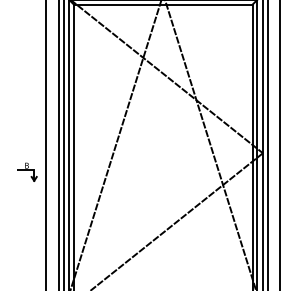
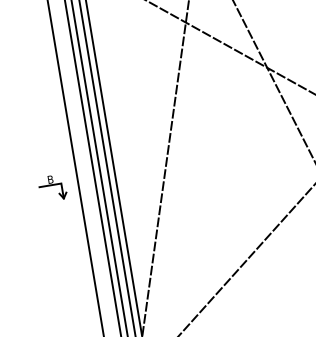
part: (27, 171) -> (52, 187), moved

